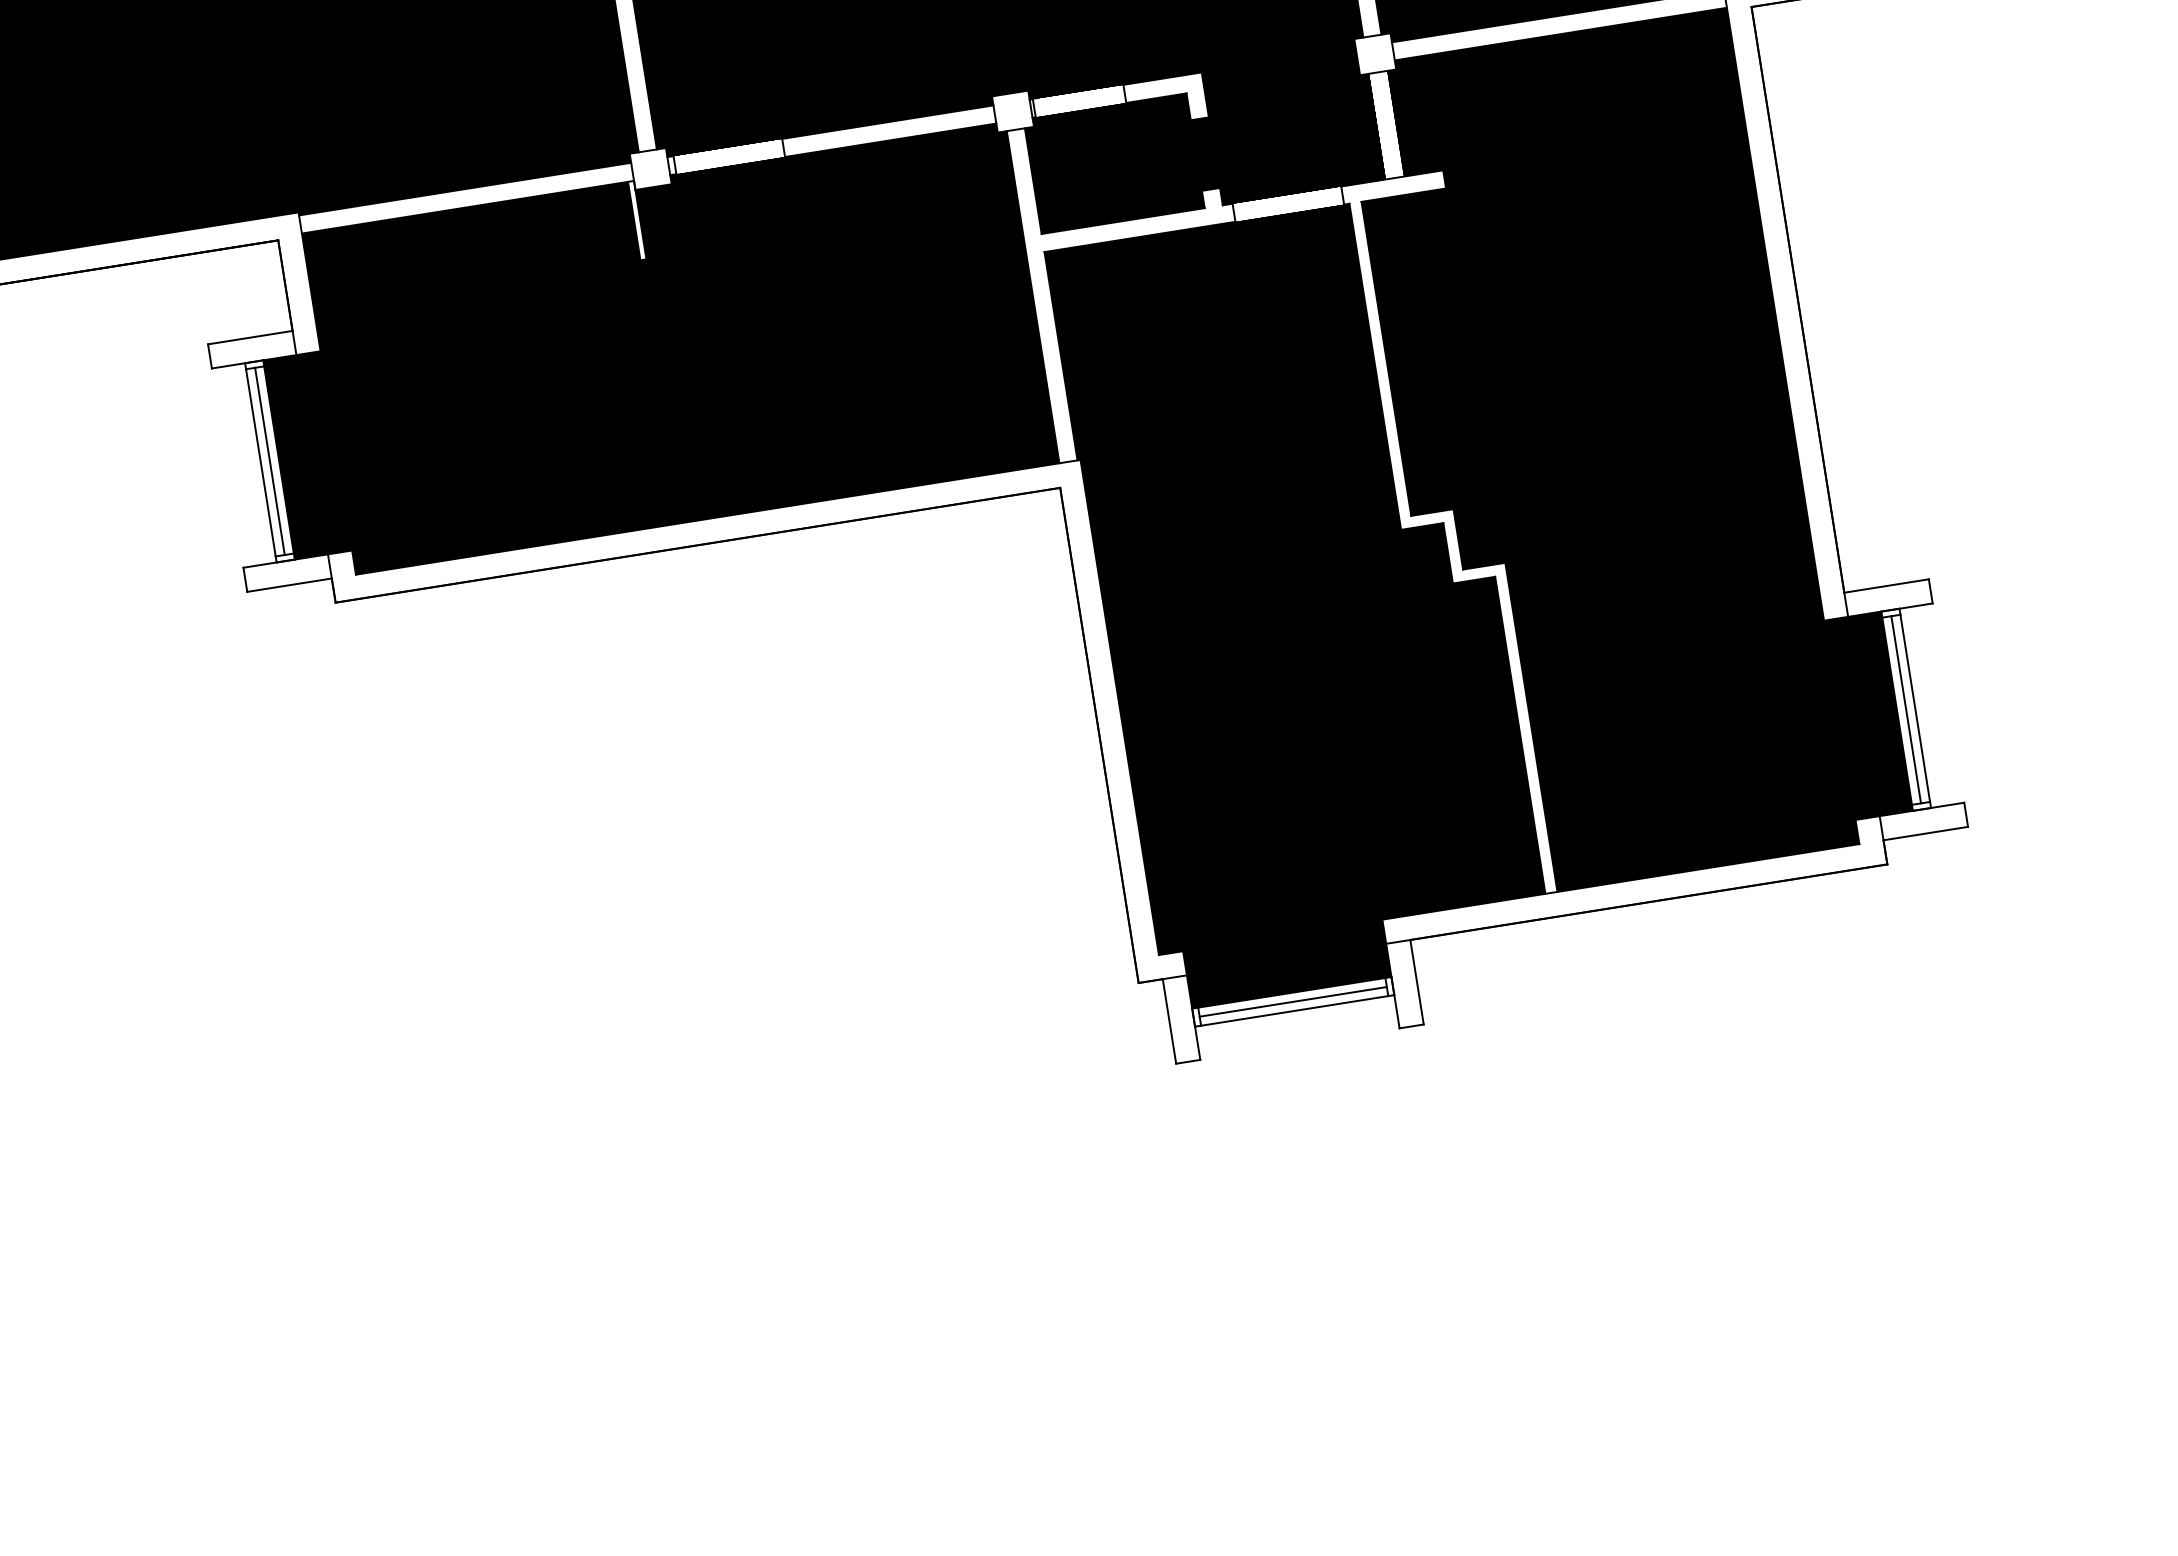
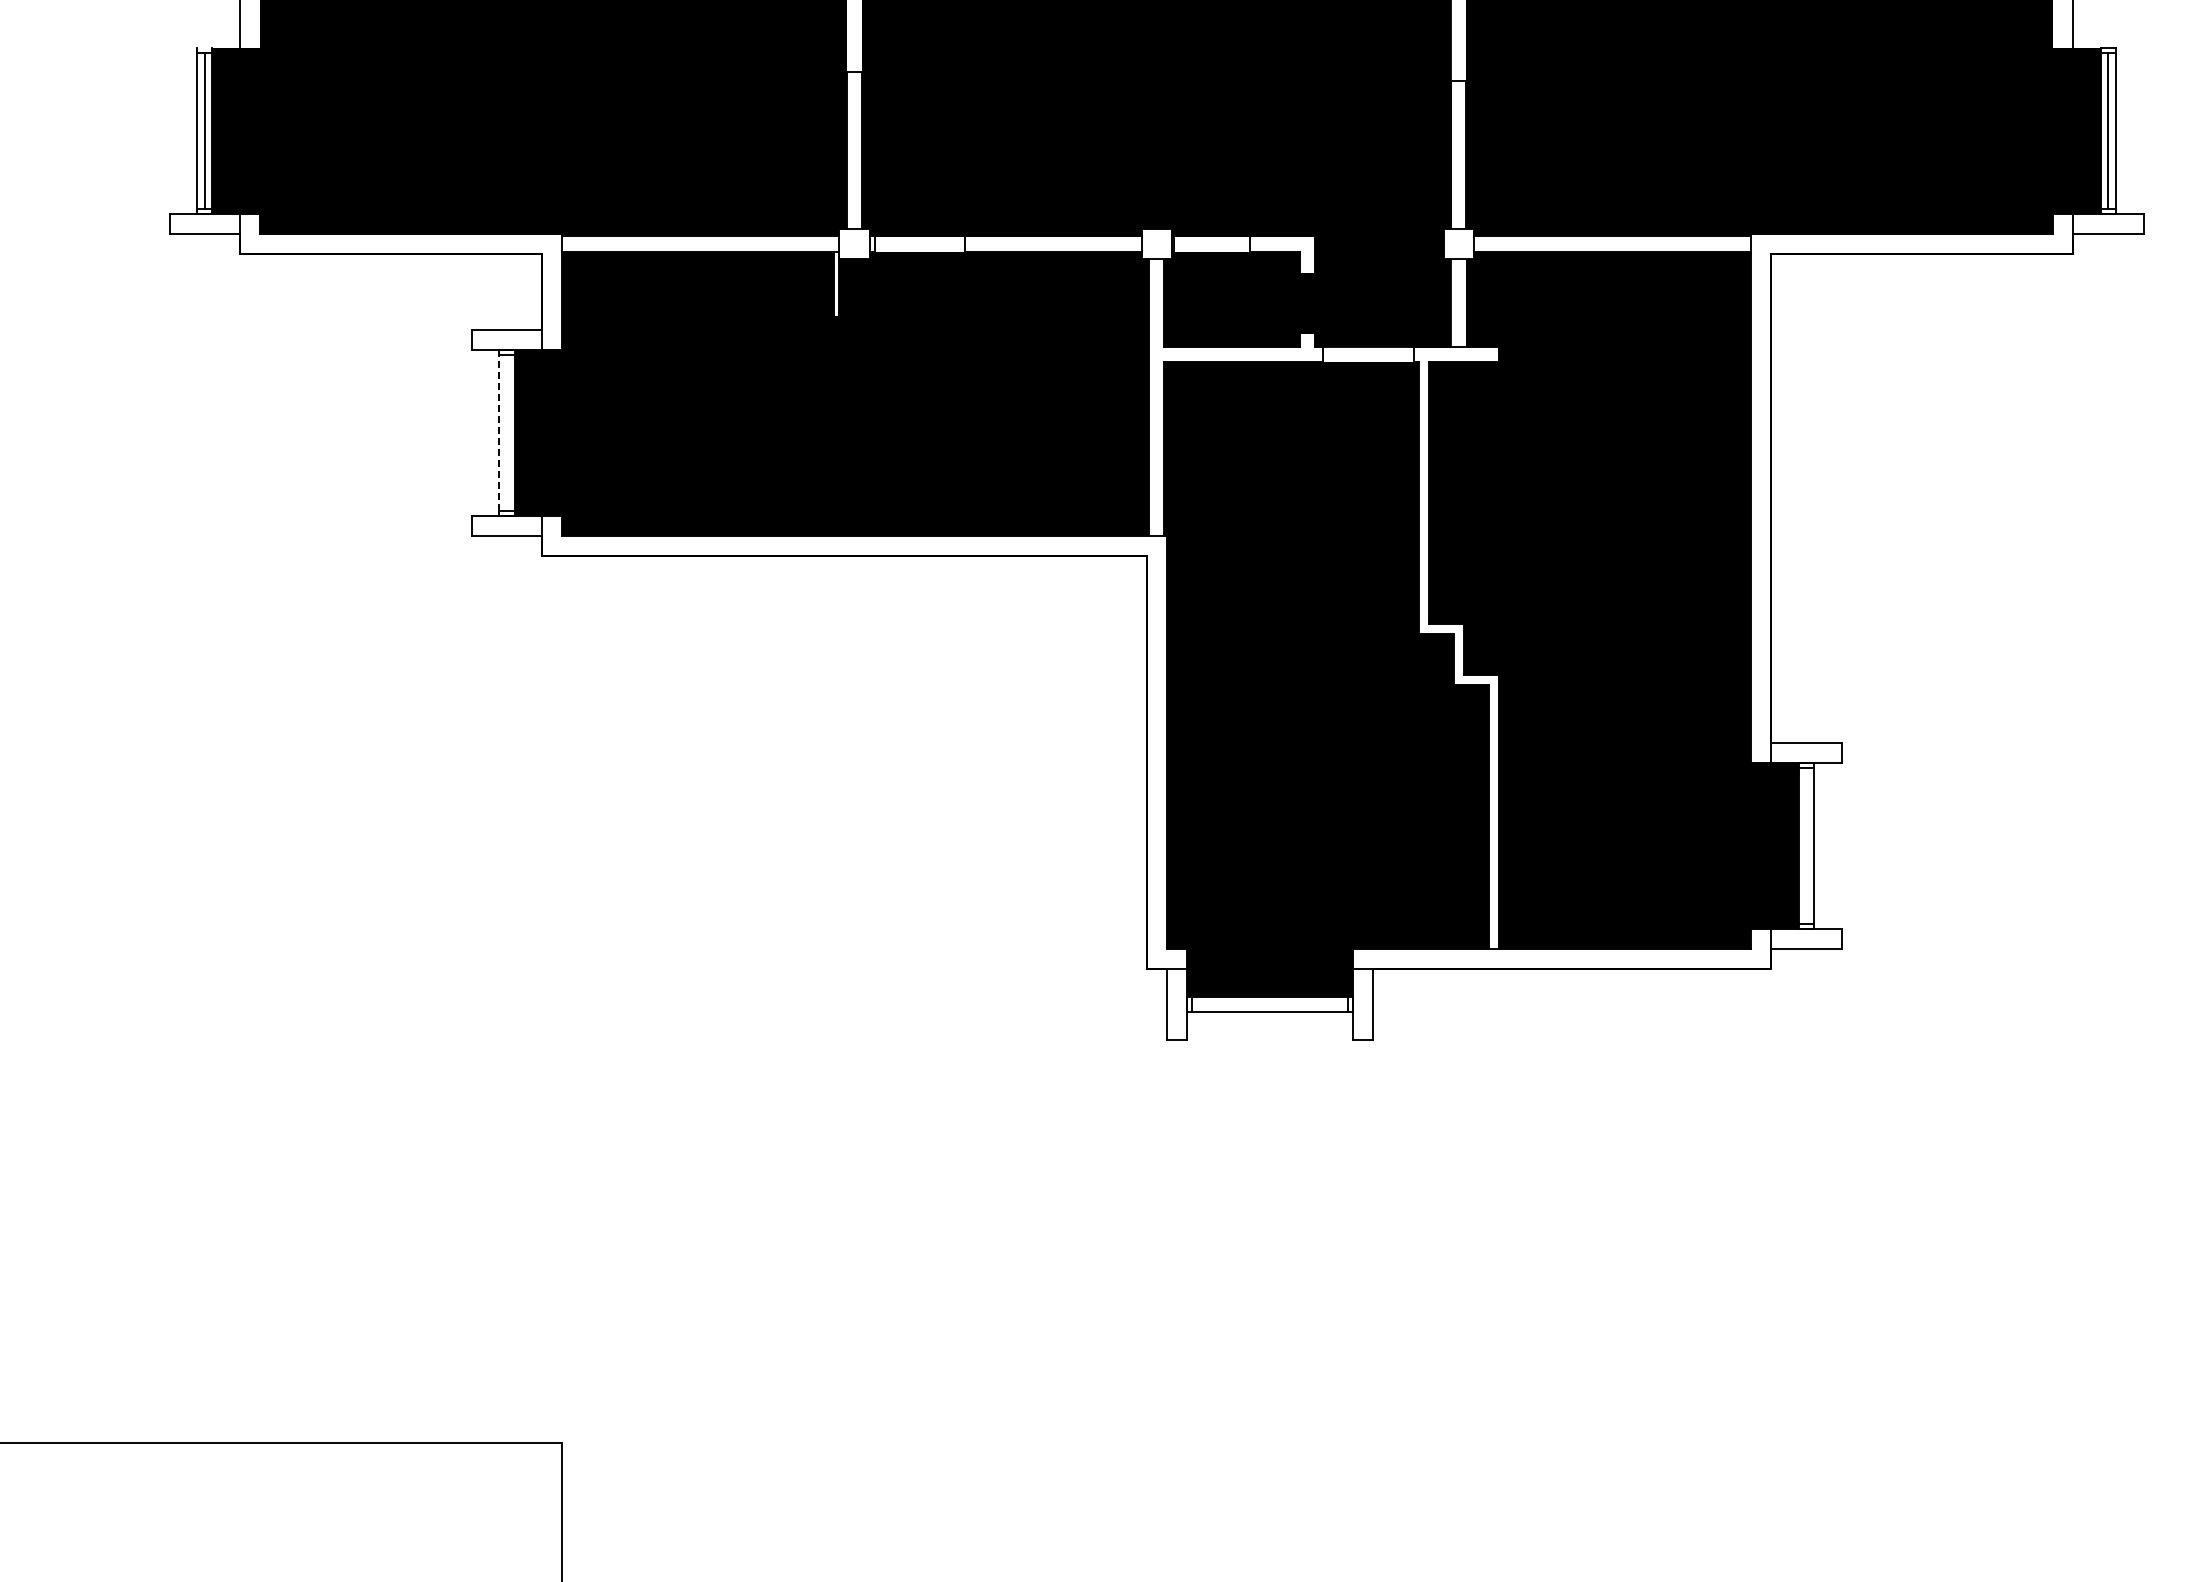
line: (269, 461) -> (506, 432), removed
line: (260, 462) -> (499, 432), solid -> dashed
line: (1906, 709) -> (1806, 845), removed
line: (1292, 1001) -> (1269, 1004), removed

